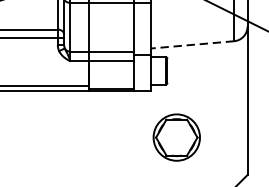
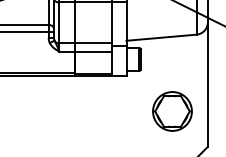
line: (192, 44) -> (161, 37), dashed -> solid
part: (176, 137) -> (172, 111), moved

